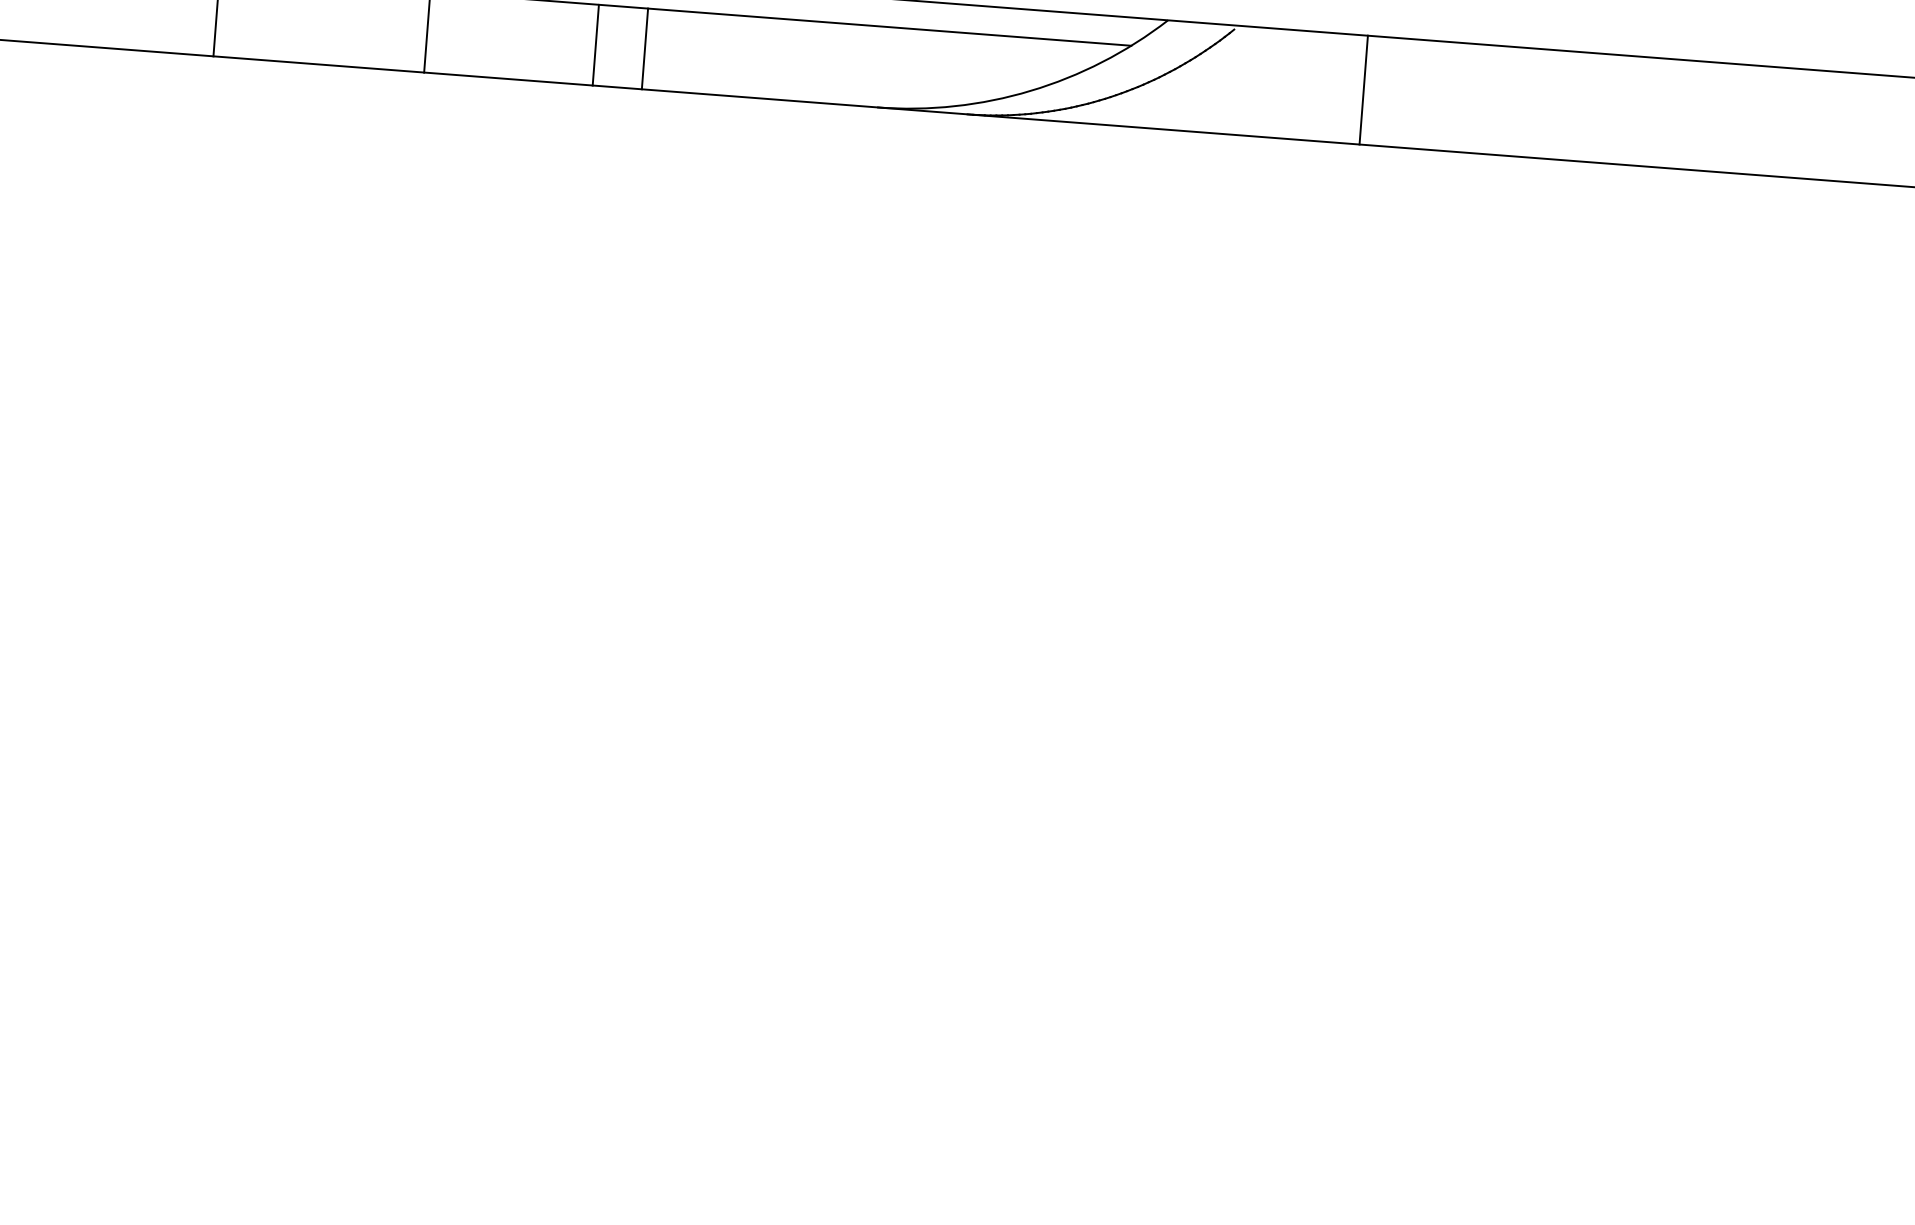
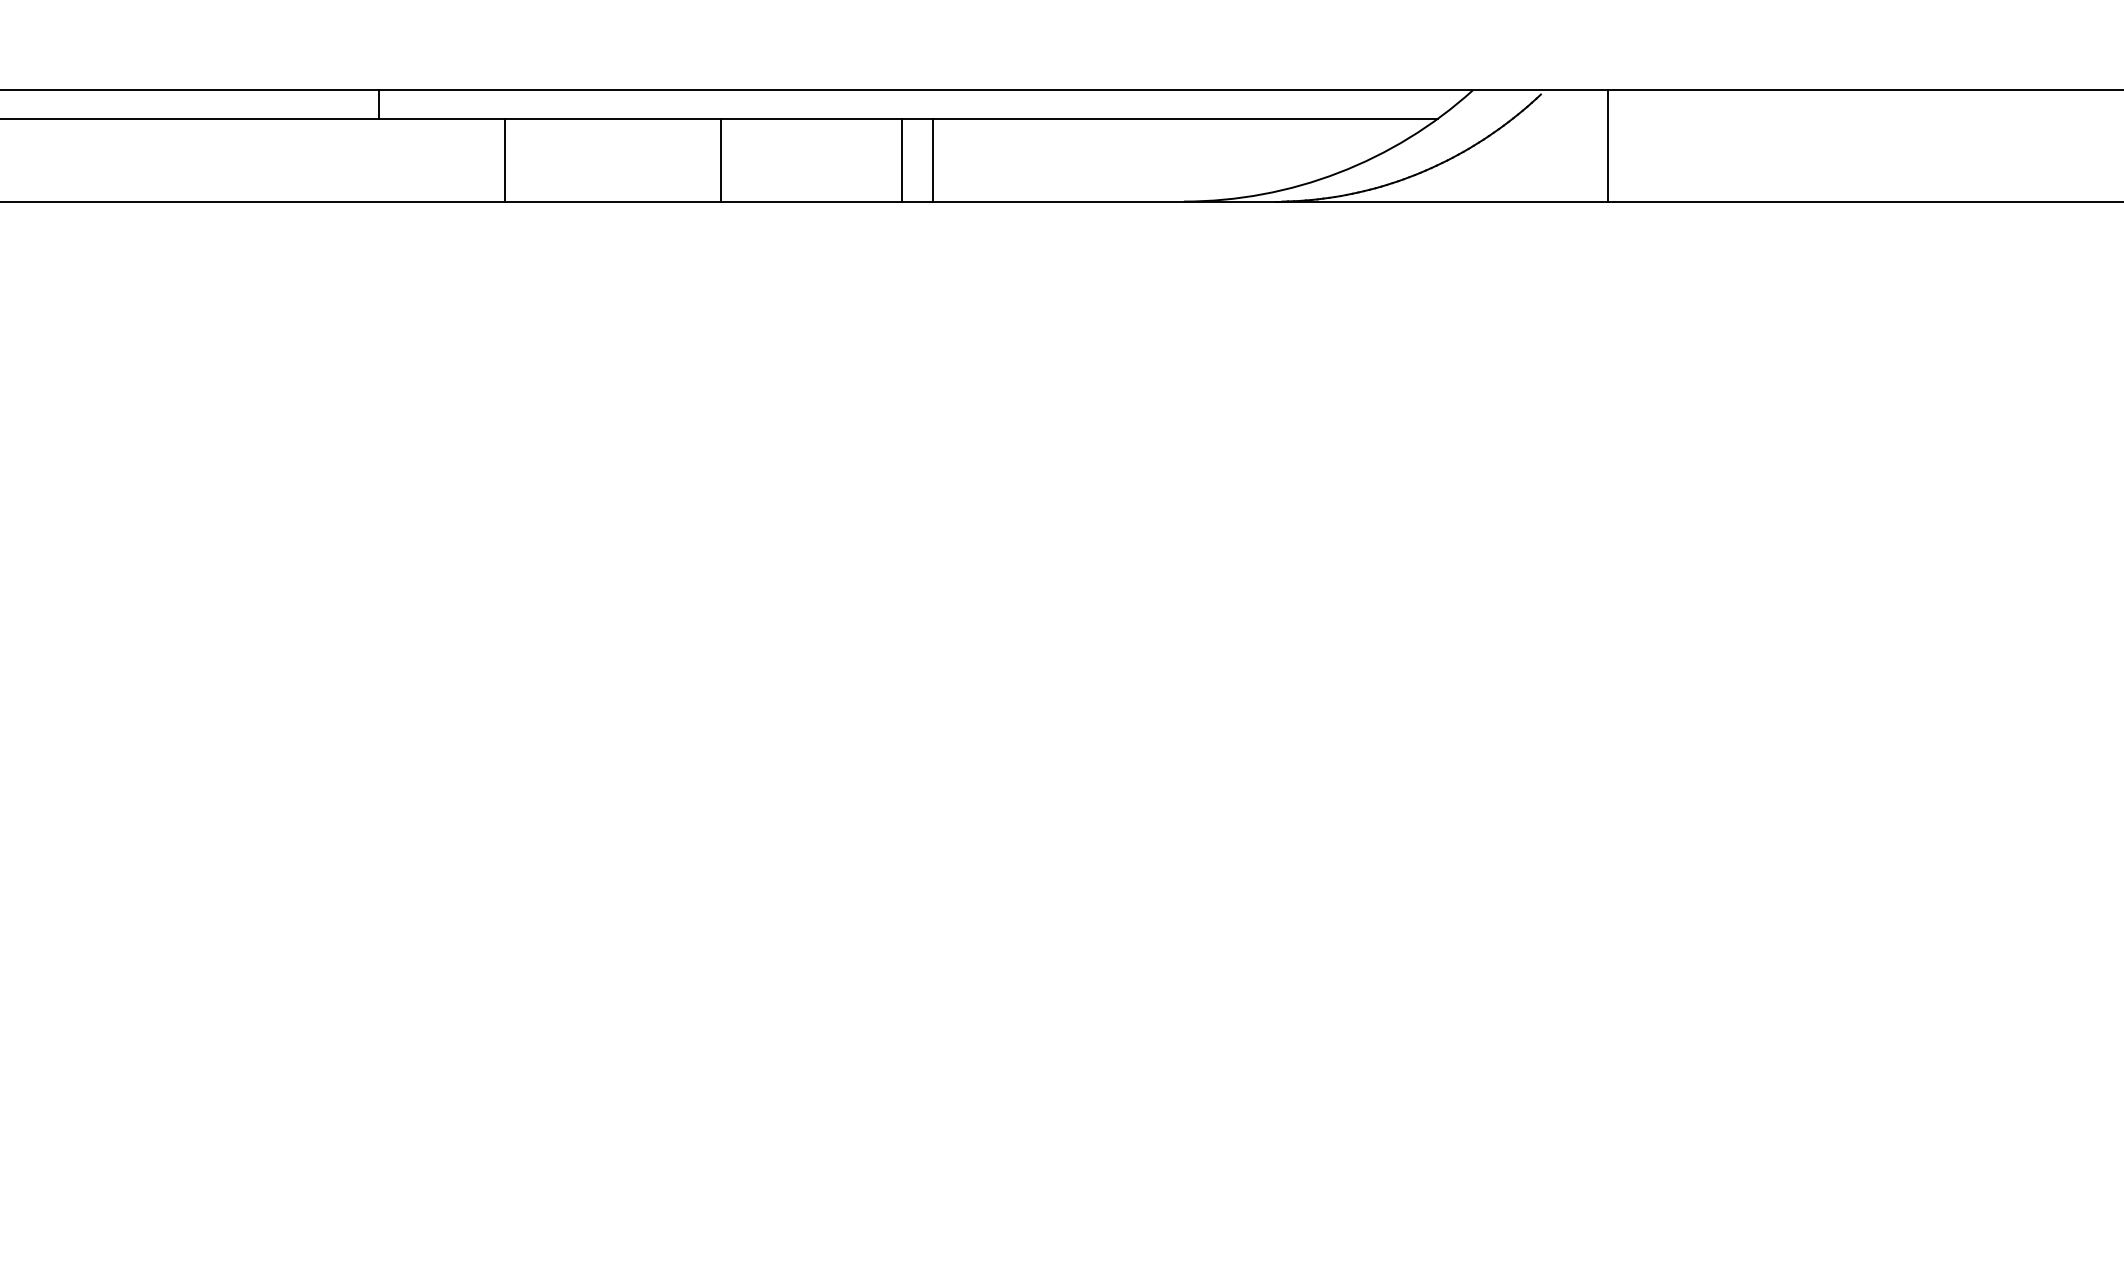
line: (596, 45) -> (933, 160), moved
line: (645, 49) -> (902, 160), moved
line: (1363, 89) -> (1608, 145), moved

